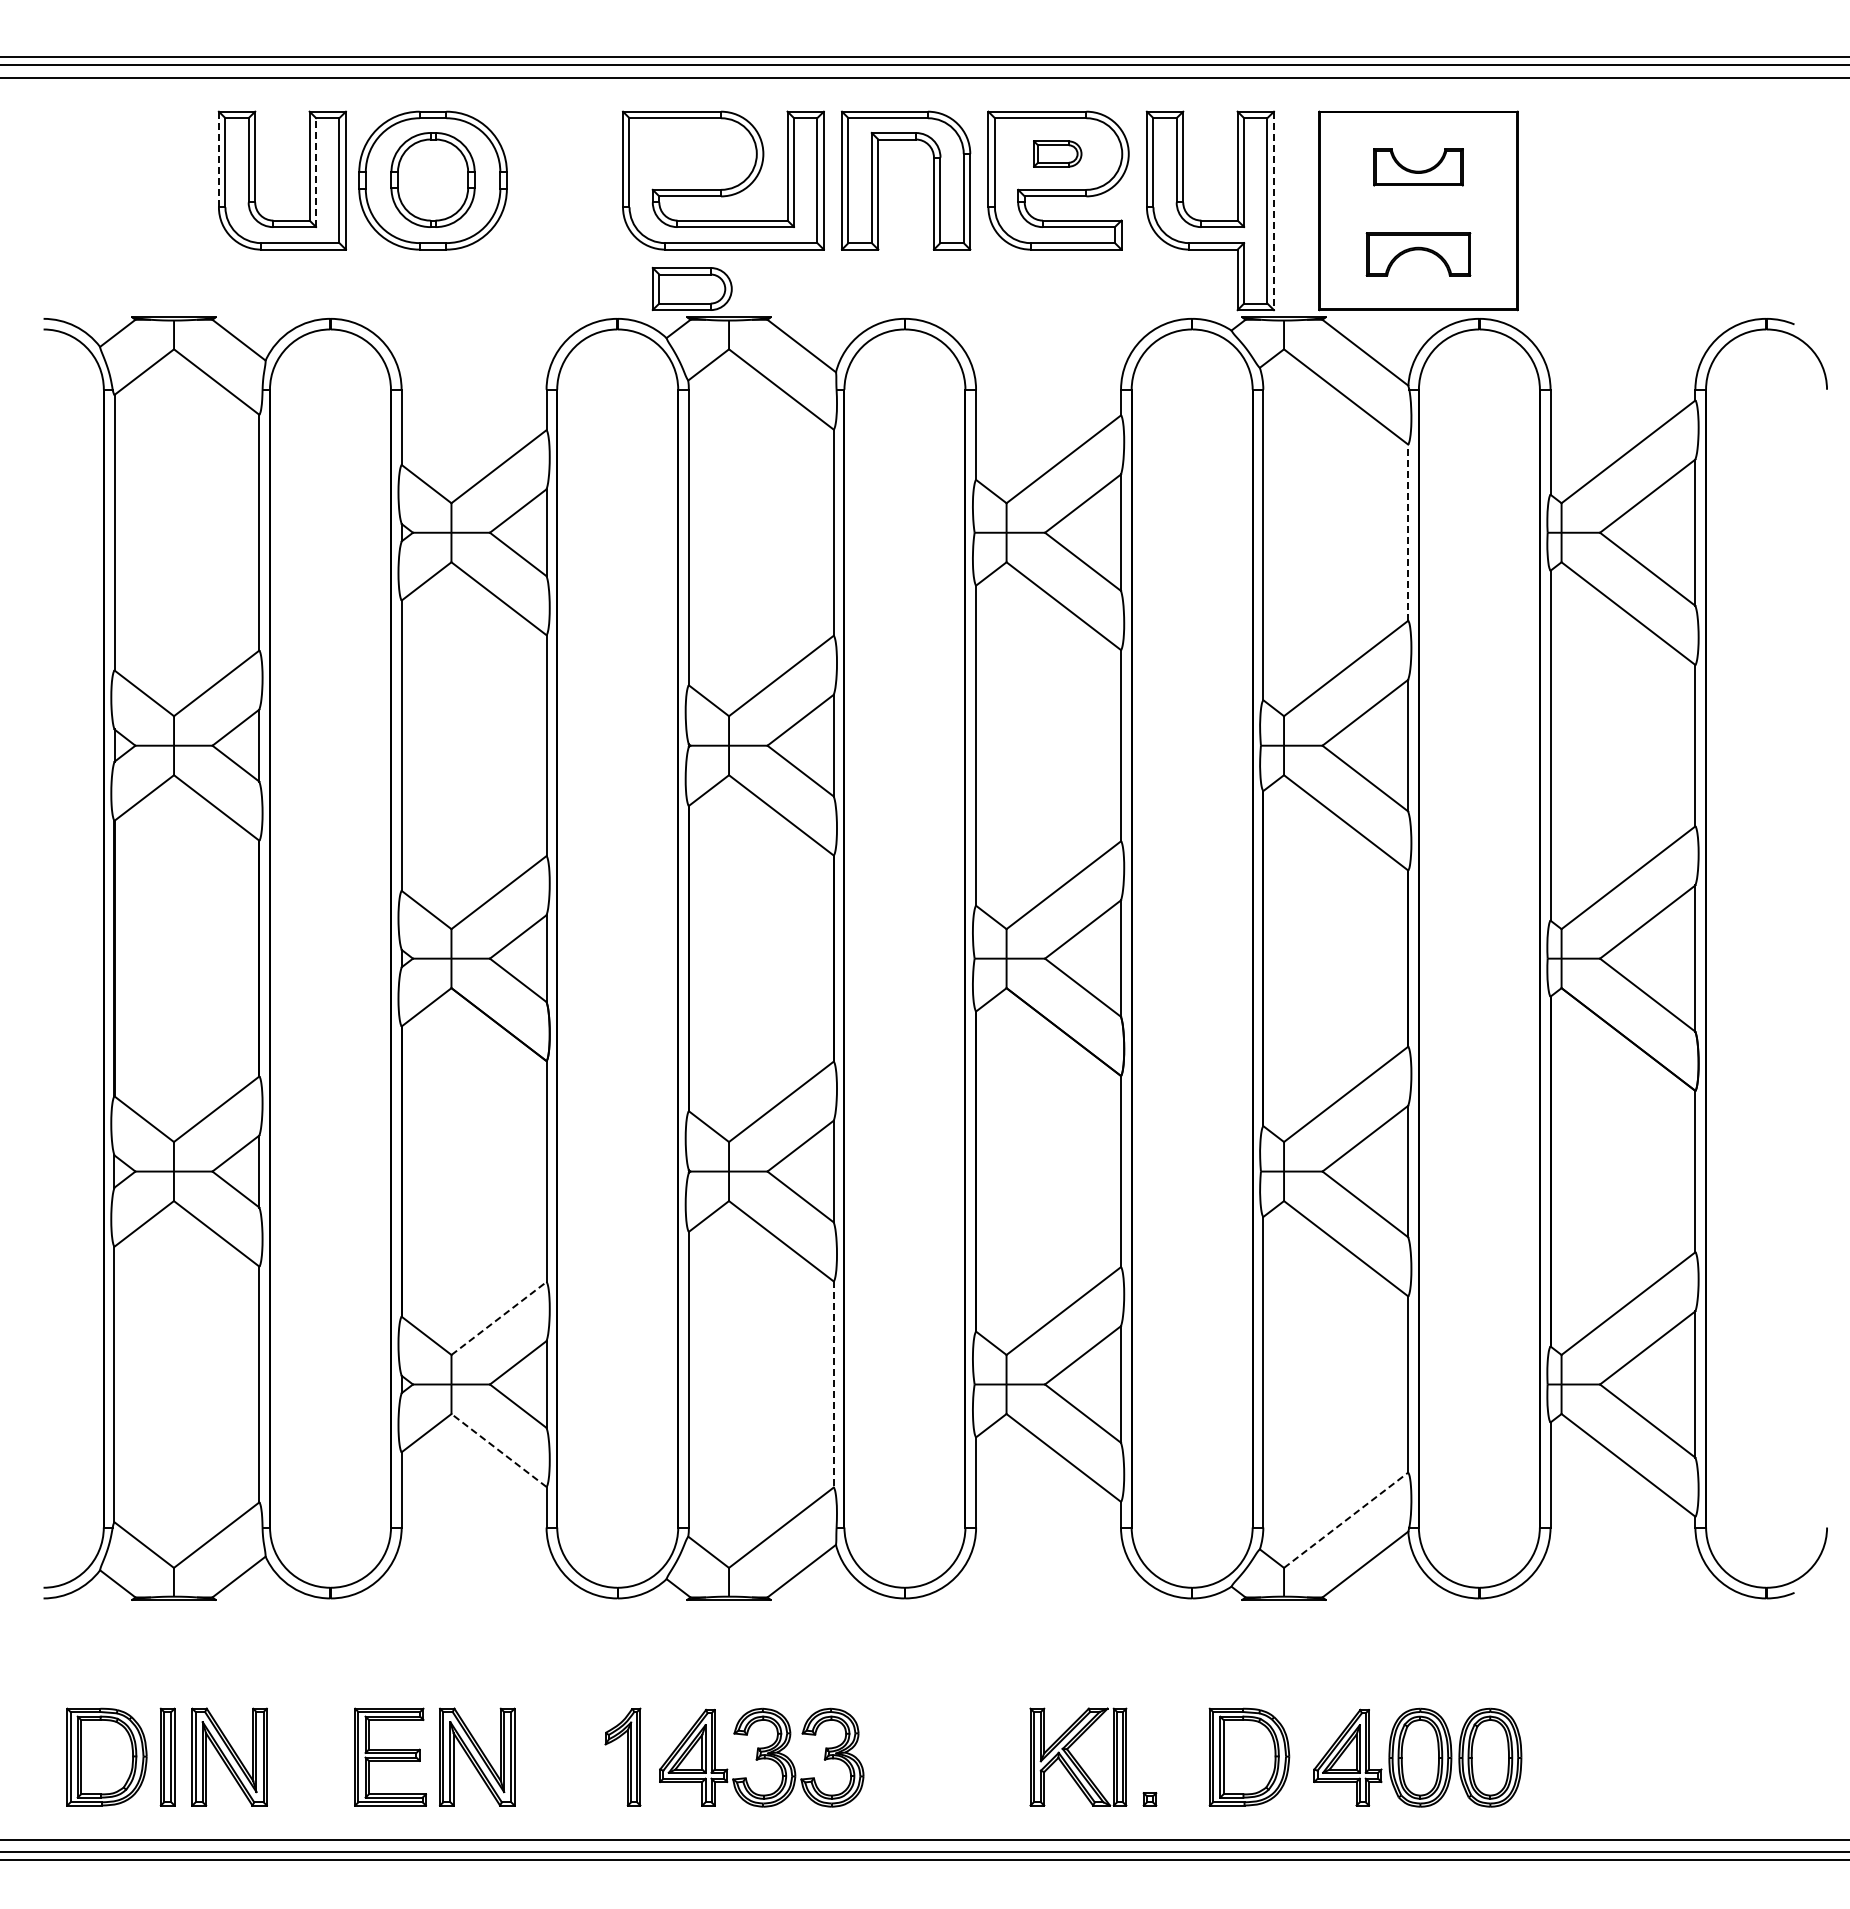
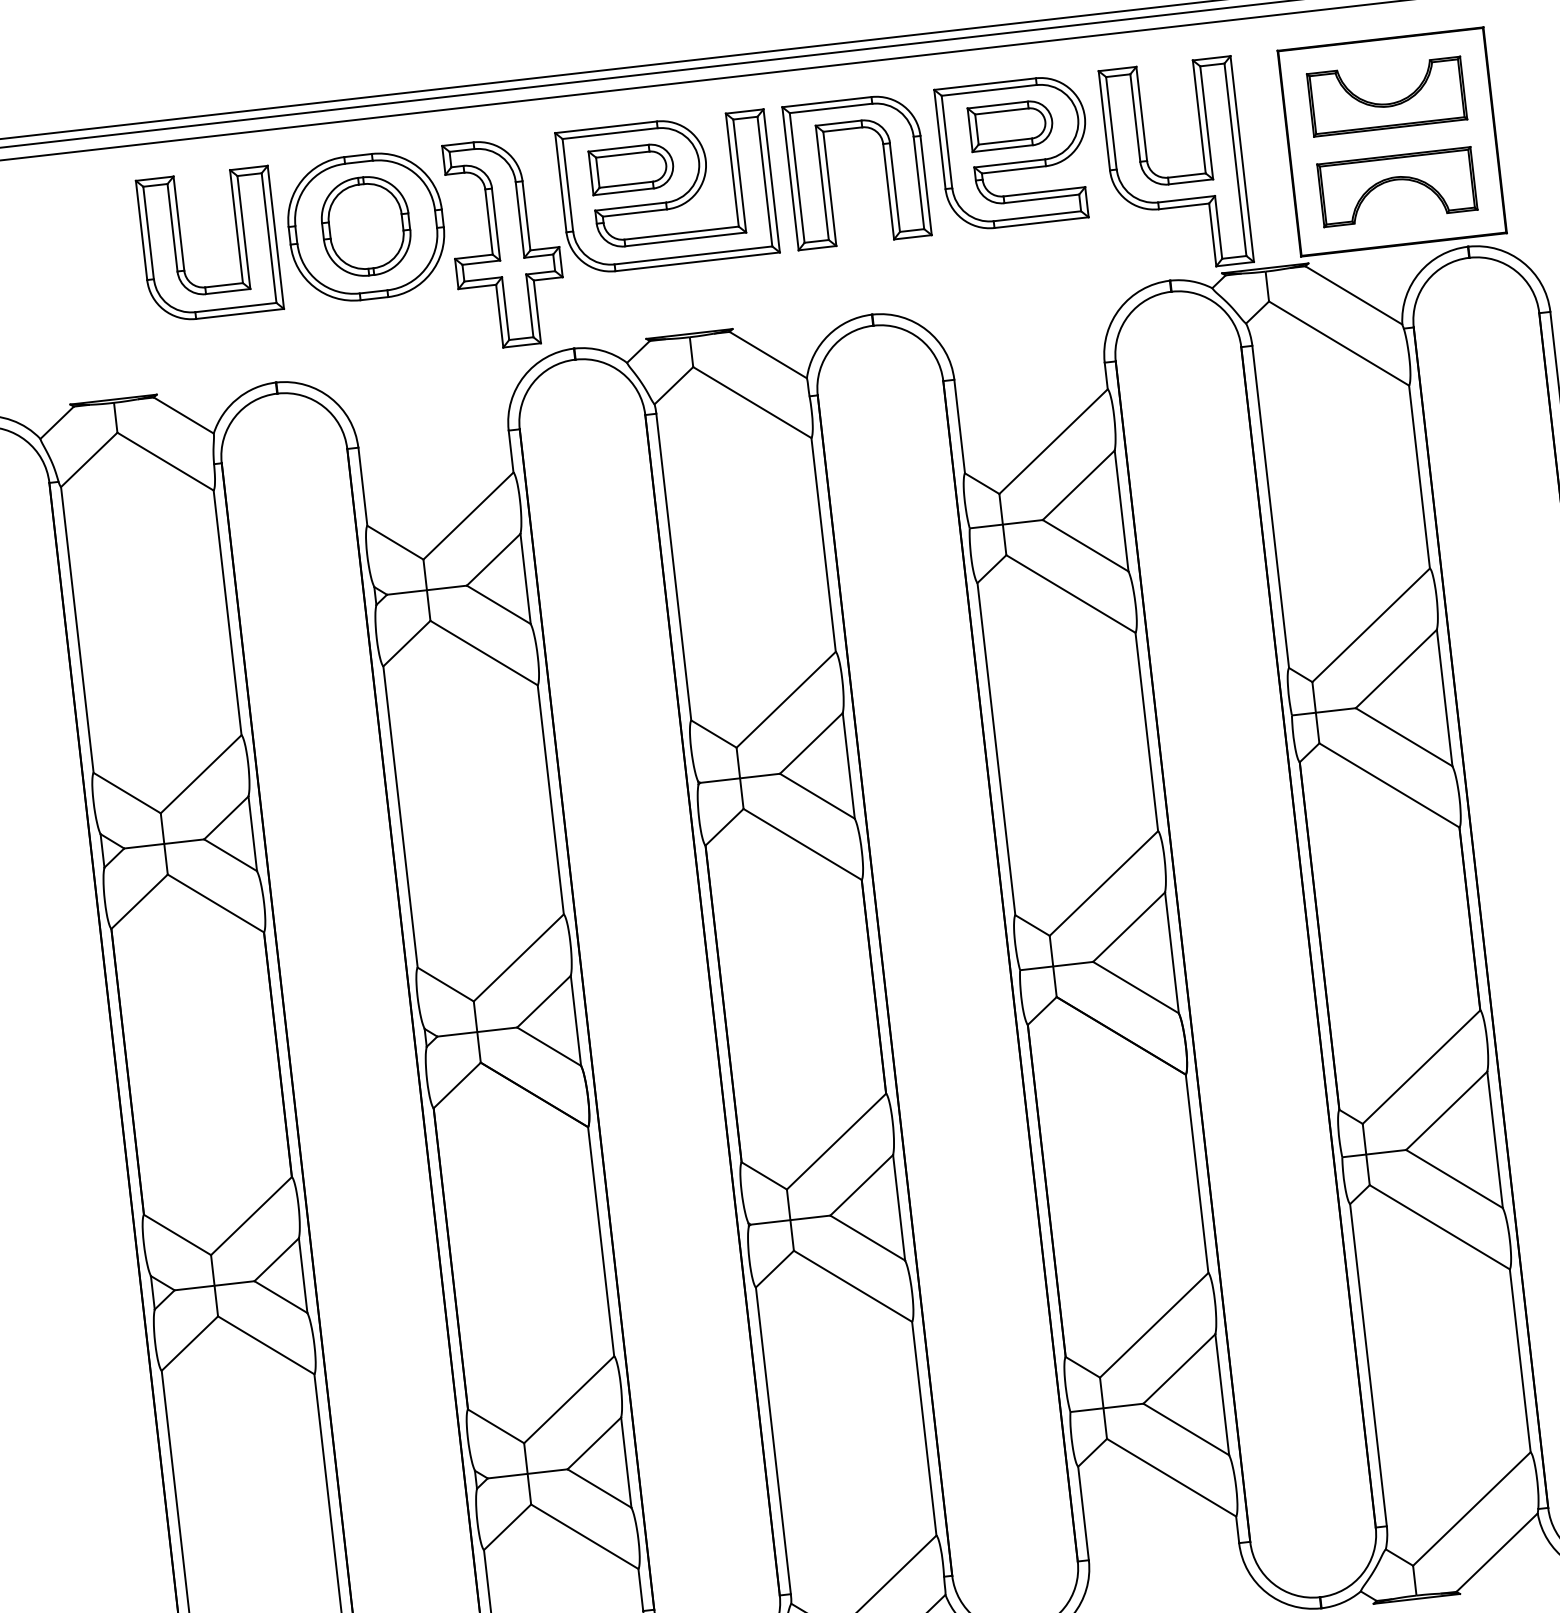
part: (1057, 153) -> (1010, 125), size x1.67
line: (218, 159) -> (141, 230), dashed -> solid
part: (1418, 167) -> (1387, 96), size x1.67
line: (316, 172) -> (244, 232), dashed -> solid
part: (564, 210) -> (506, 242), added
line: (1273, 211) -> (1241, 159), dashed -> solid
part: (1418, 254) -> (1397, 187), size x1.43
part: (691, 288) -> (631, 168), moved
line: (1408, 532) -> (1419, 476), dashed -> solid
line: (499, 1318) -> (569, 1399), dashed -> solid
line: (833, 1385) -> (924, 1429), dashed -> solid
line: (499, 1450) -> (585, 1536), dashed -> solid
line: (1346, 1519) -> (1472, 1508), dashed -> solid

